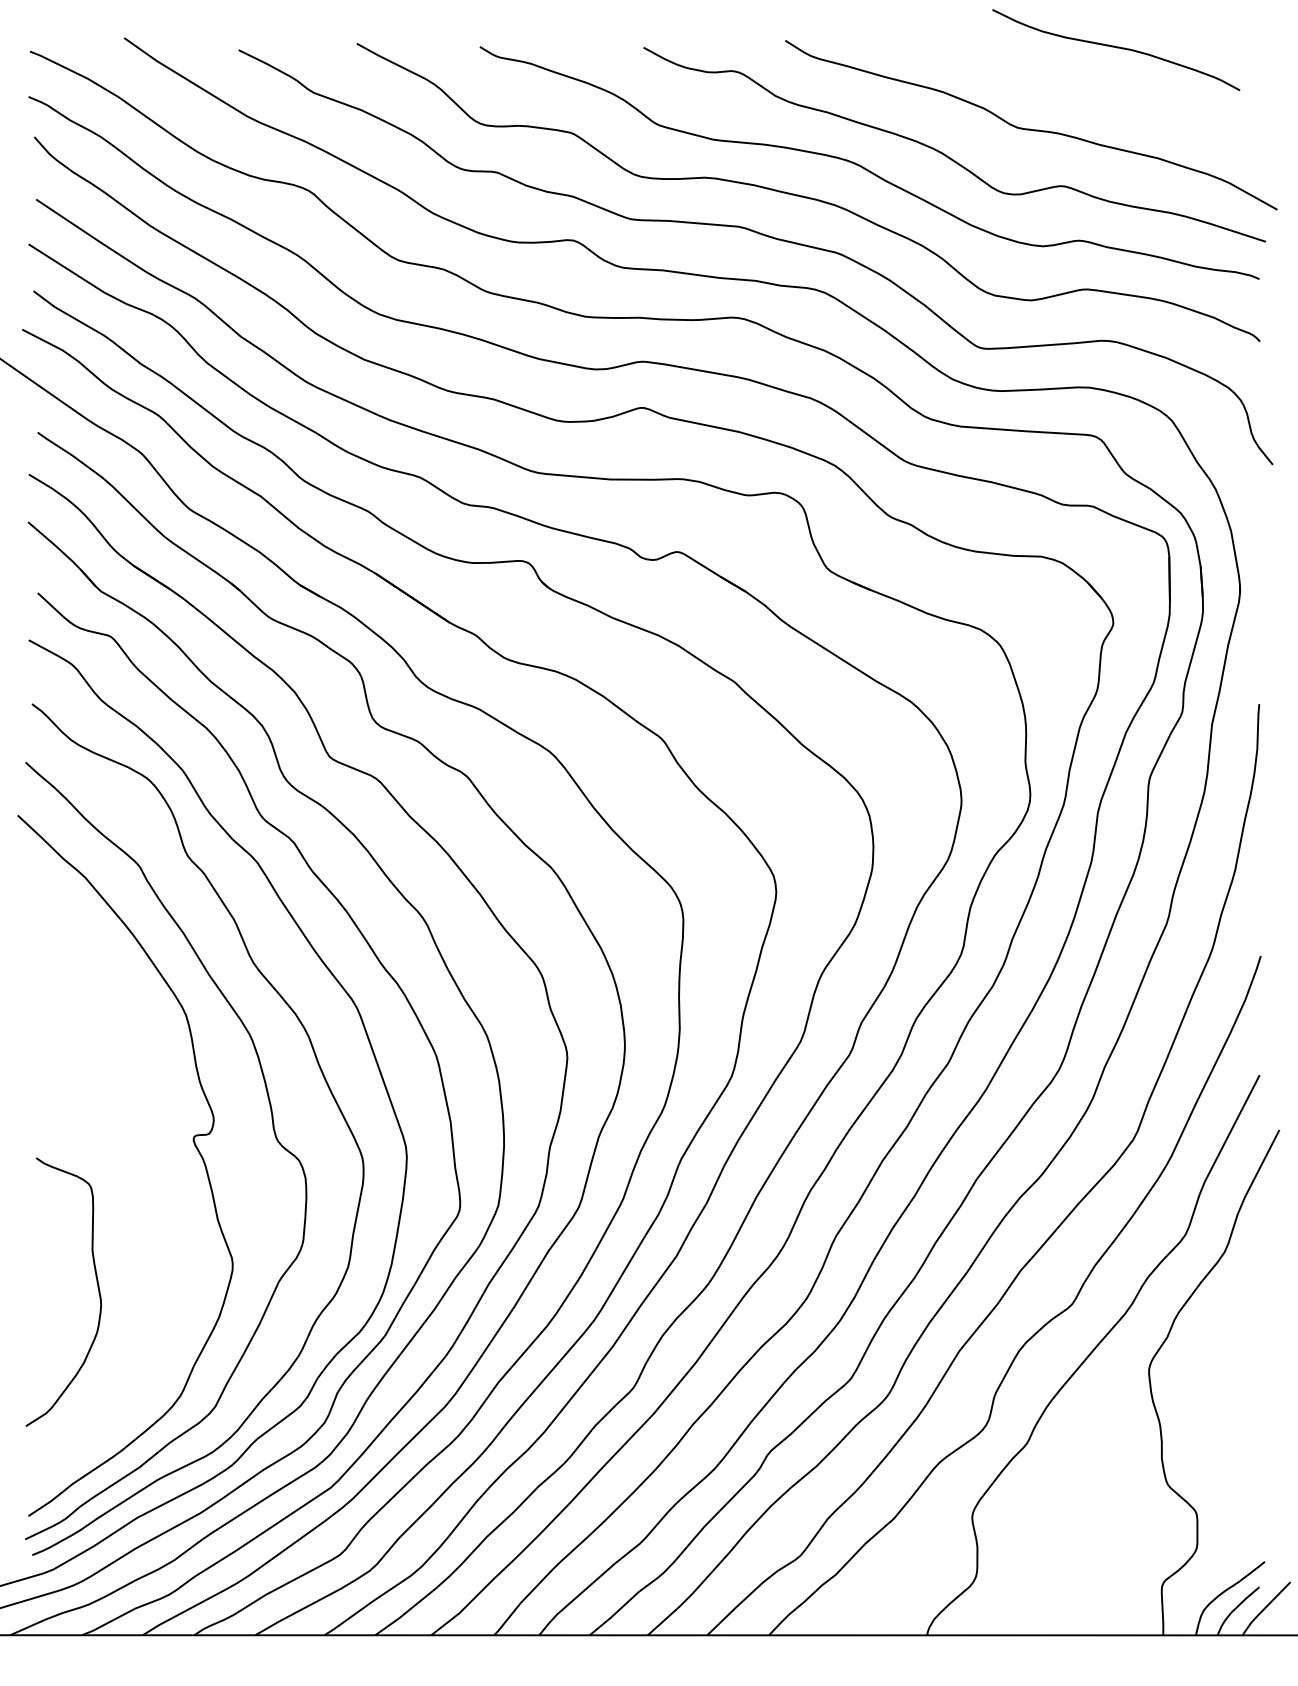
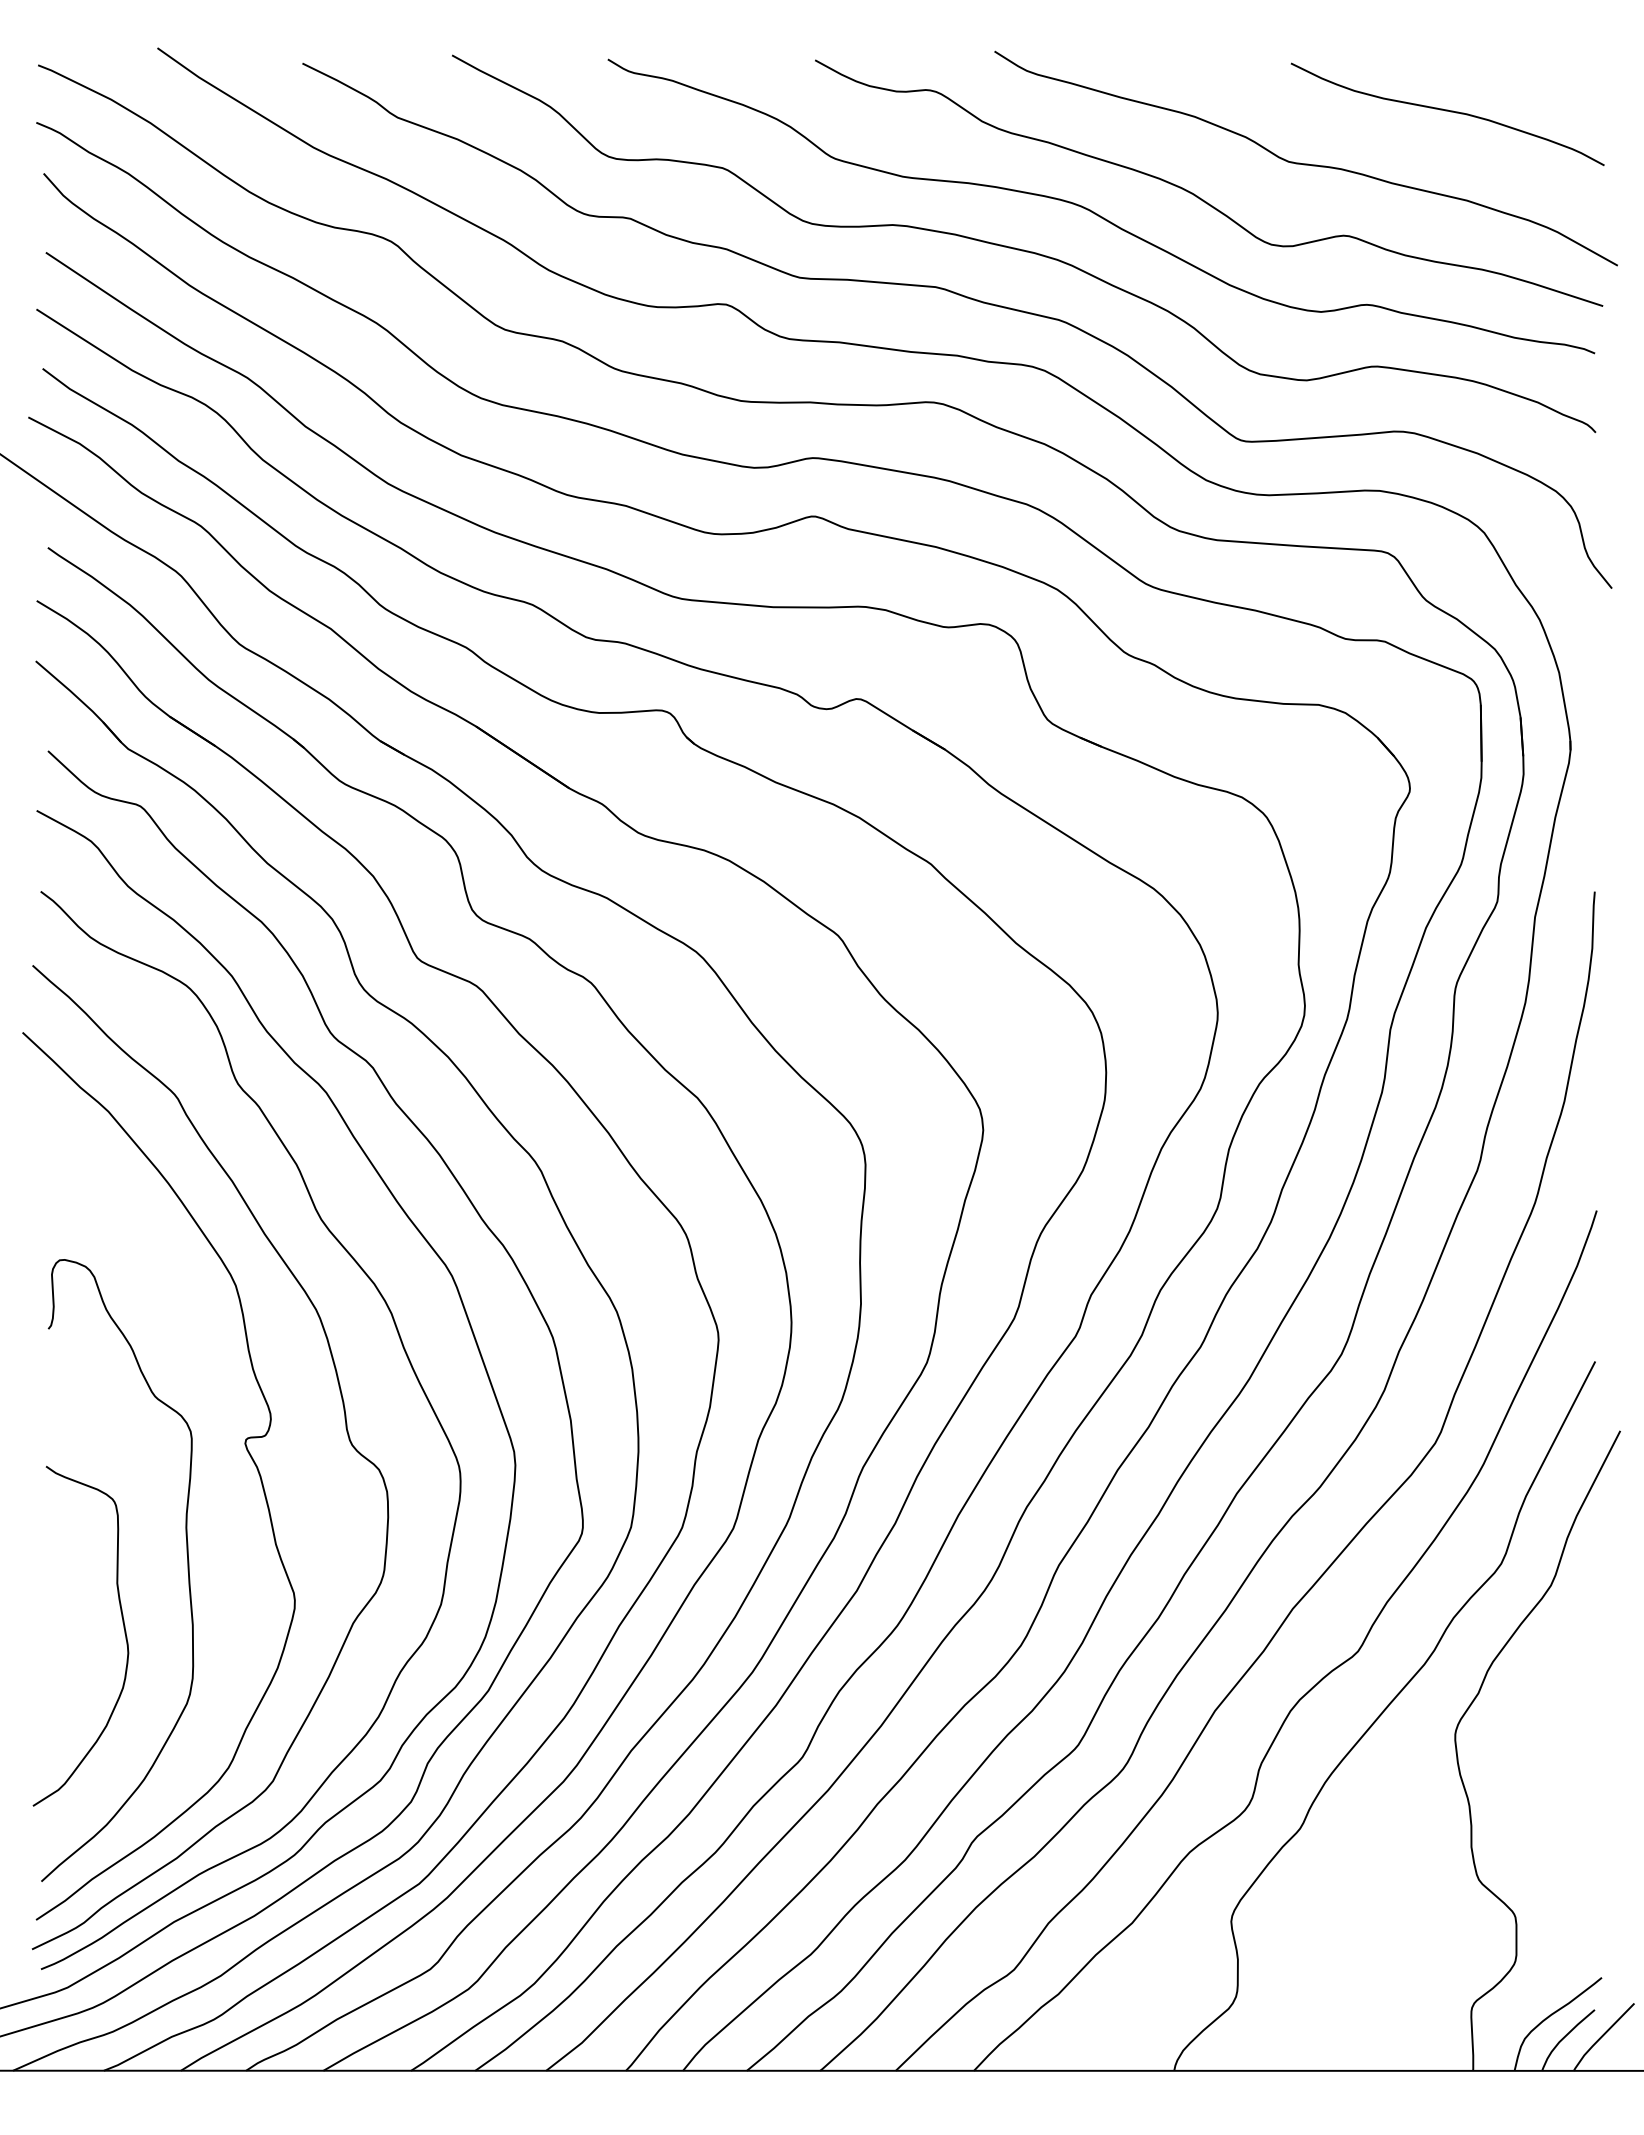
curve: (1116, 47) -> (1447, 111), moved
curve: (147, 1240) -> (187, 1570), added

